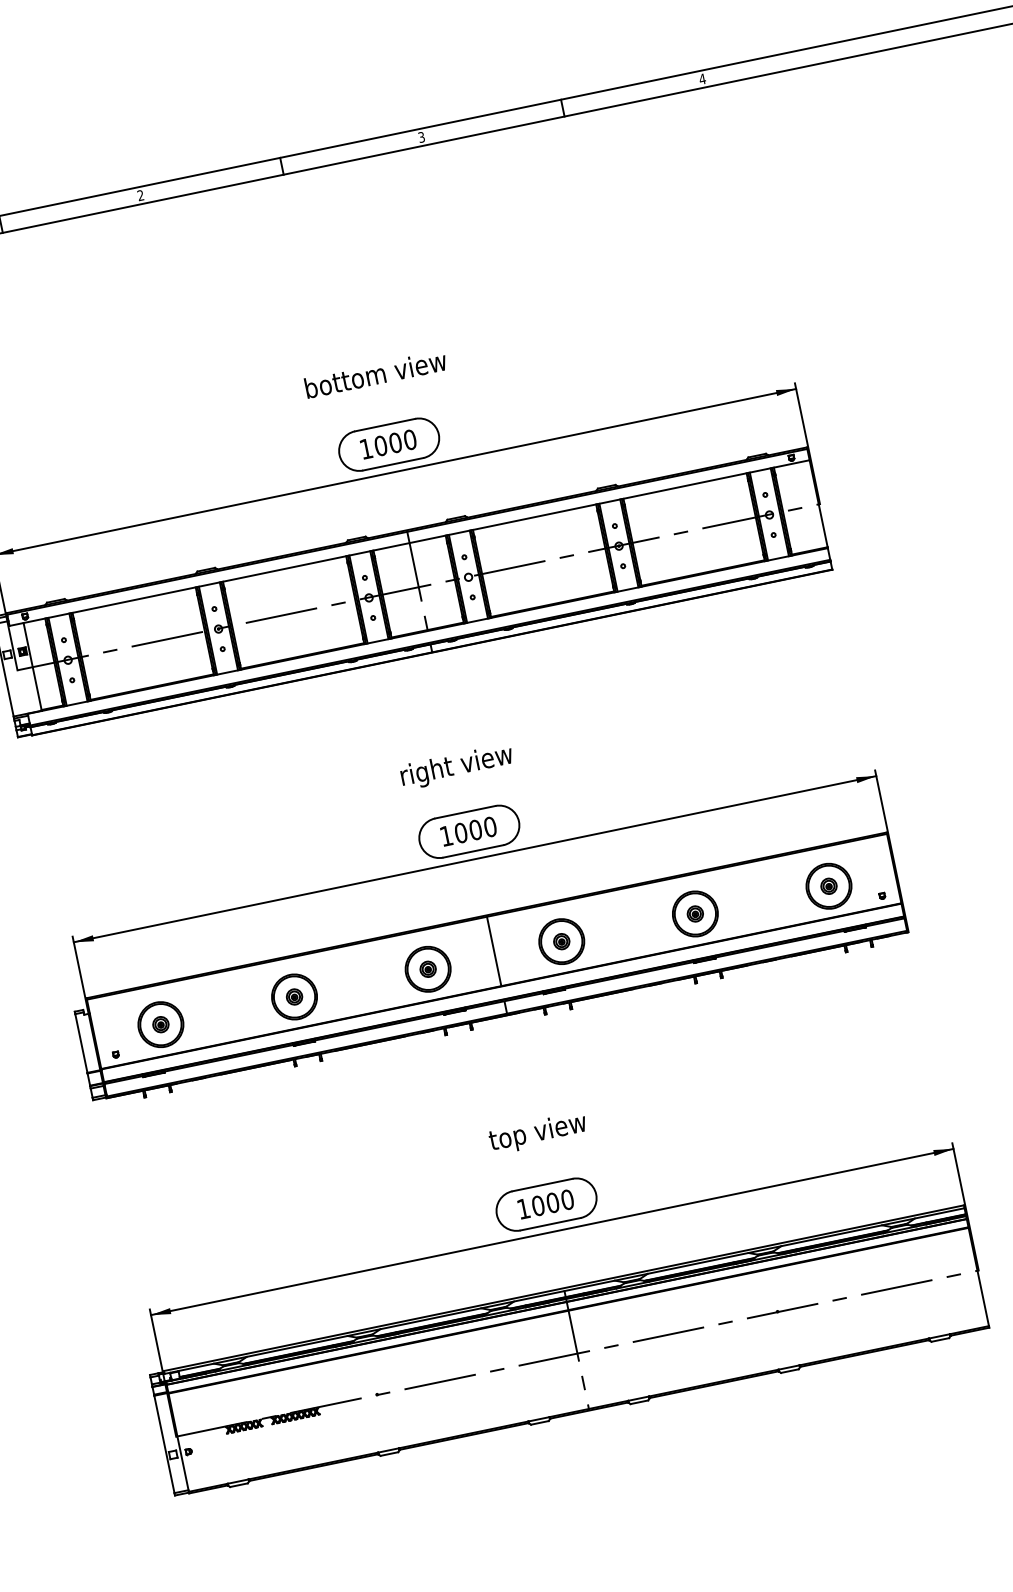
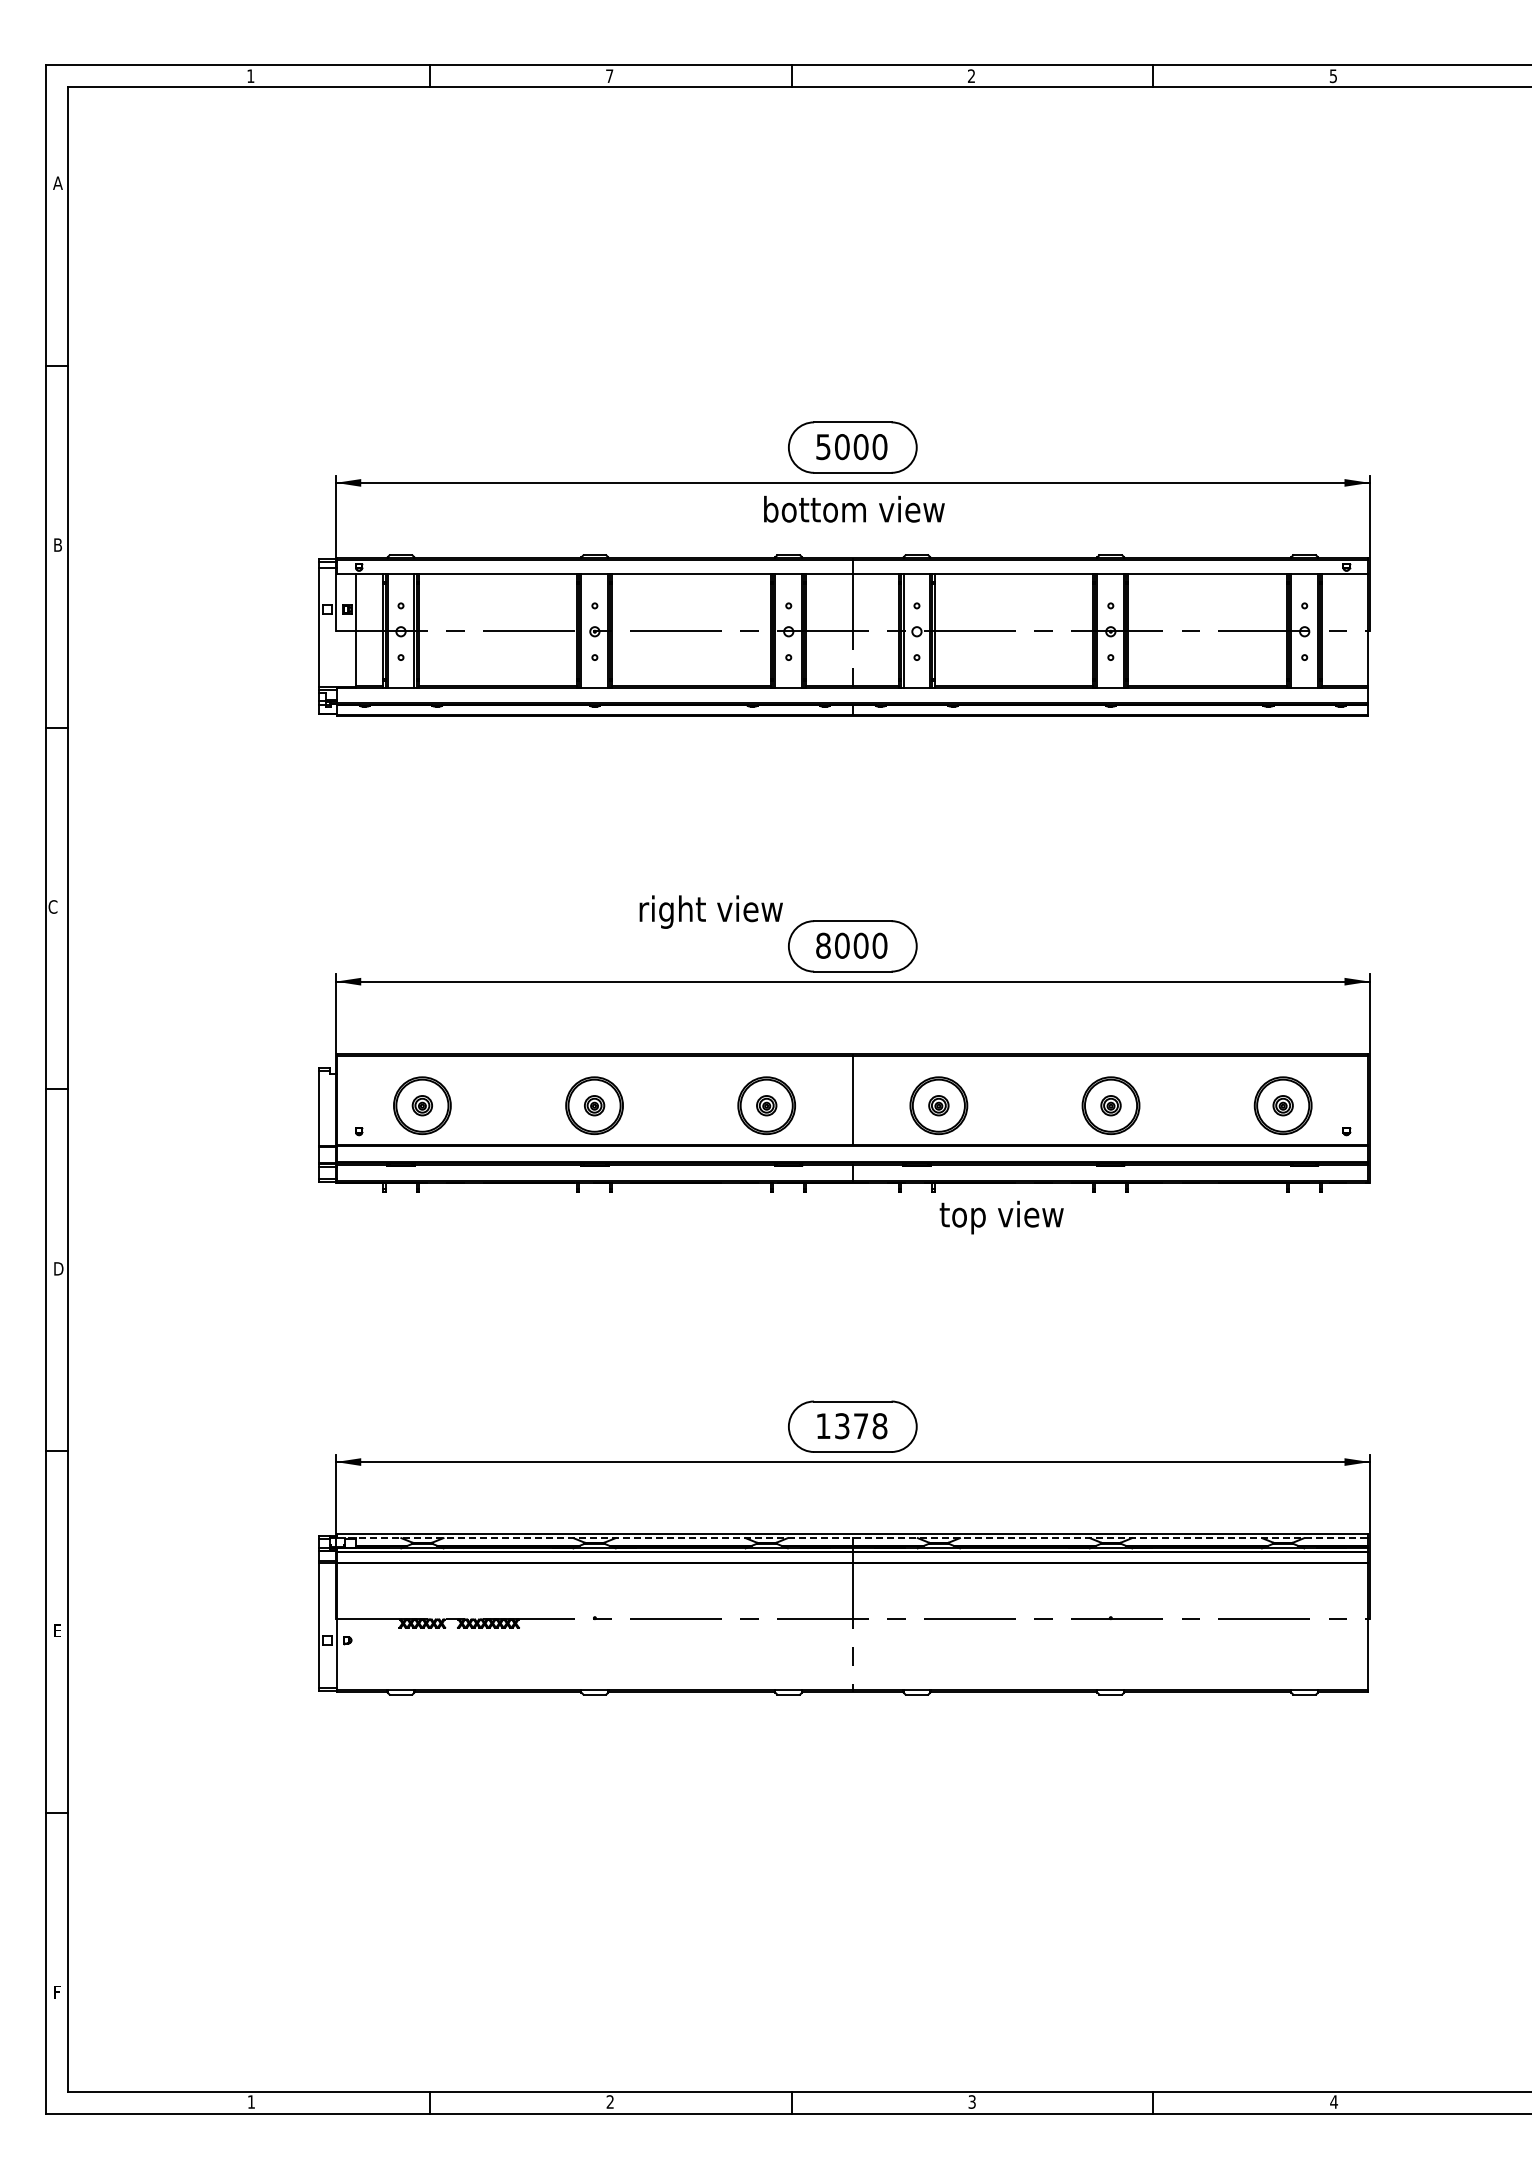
text: (702, 79) -> (1333, 76), 4 -> 5
text: (421, 137) -> (971, 76), 3 -> 2
text: (140, 195) -> (609, 75), 2 -> 7
text: (375, 373) -> (854, 508), moved
text: (366, 449) -> (823, 447), 1000 -> 5000
text: (456, 766) -> (710, 911), moved
text: (446, 835) -> (823, 945), 1000 -> 8000
text: (538, 1133) -> (1001, 1217), moved
text: (553, 1203) -> (861, 1426), 1000 -> 1378
line: (565, 1291) -> (853, 1538), solid -> dashed

